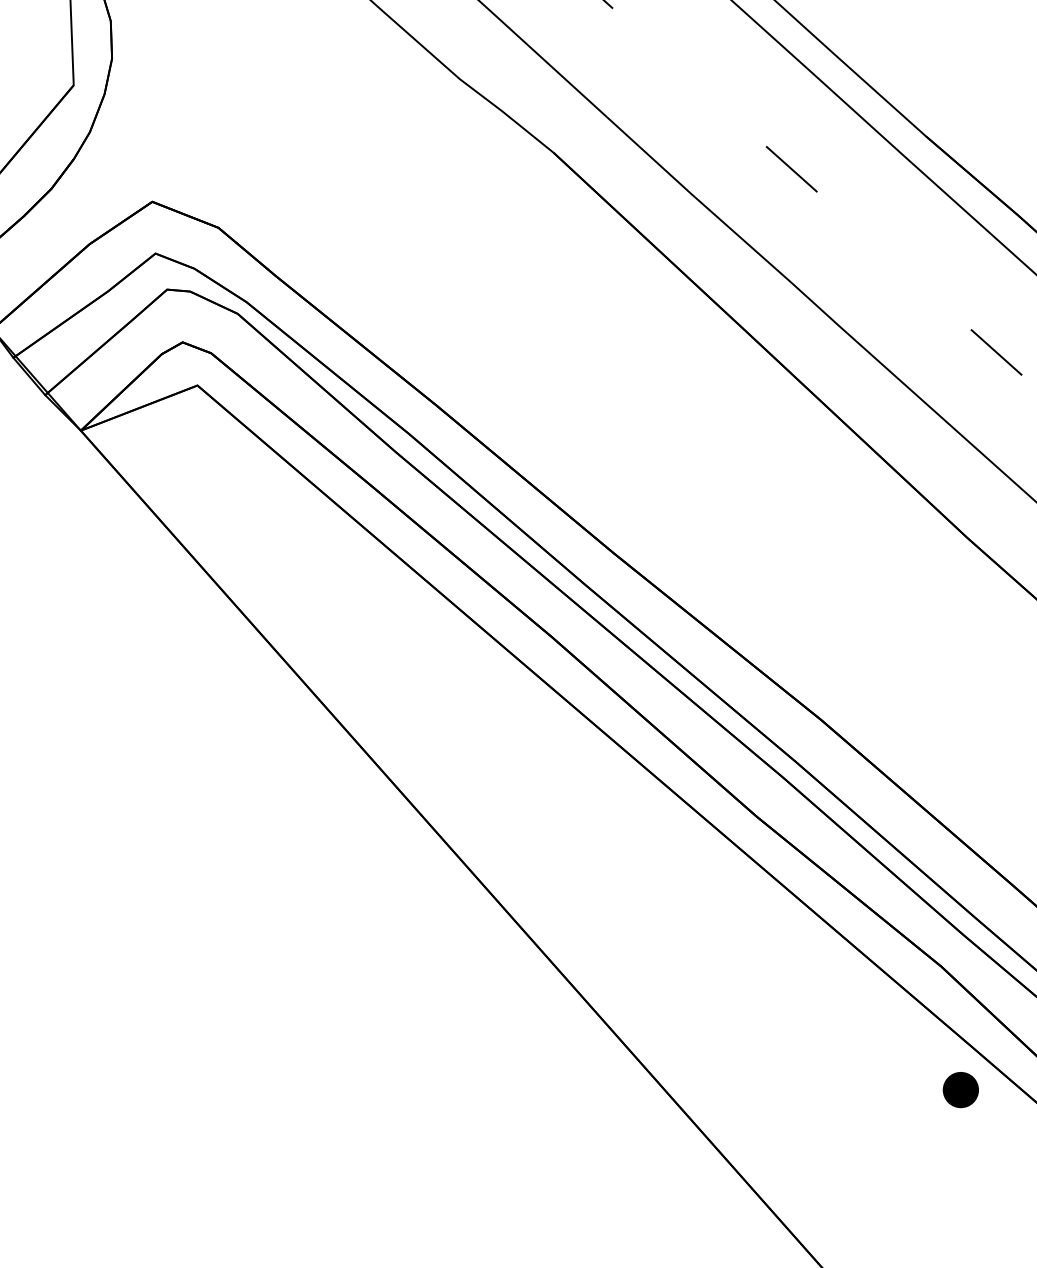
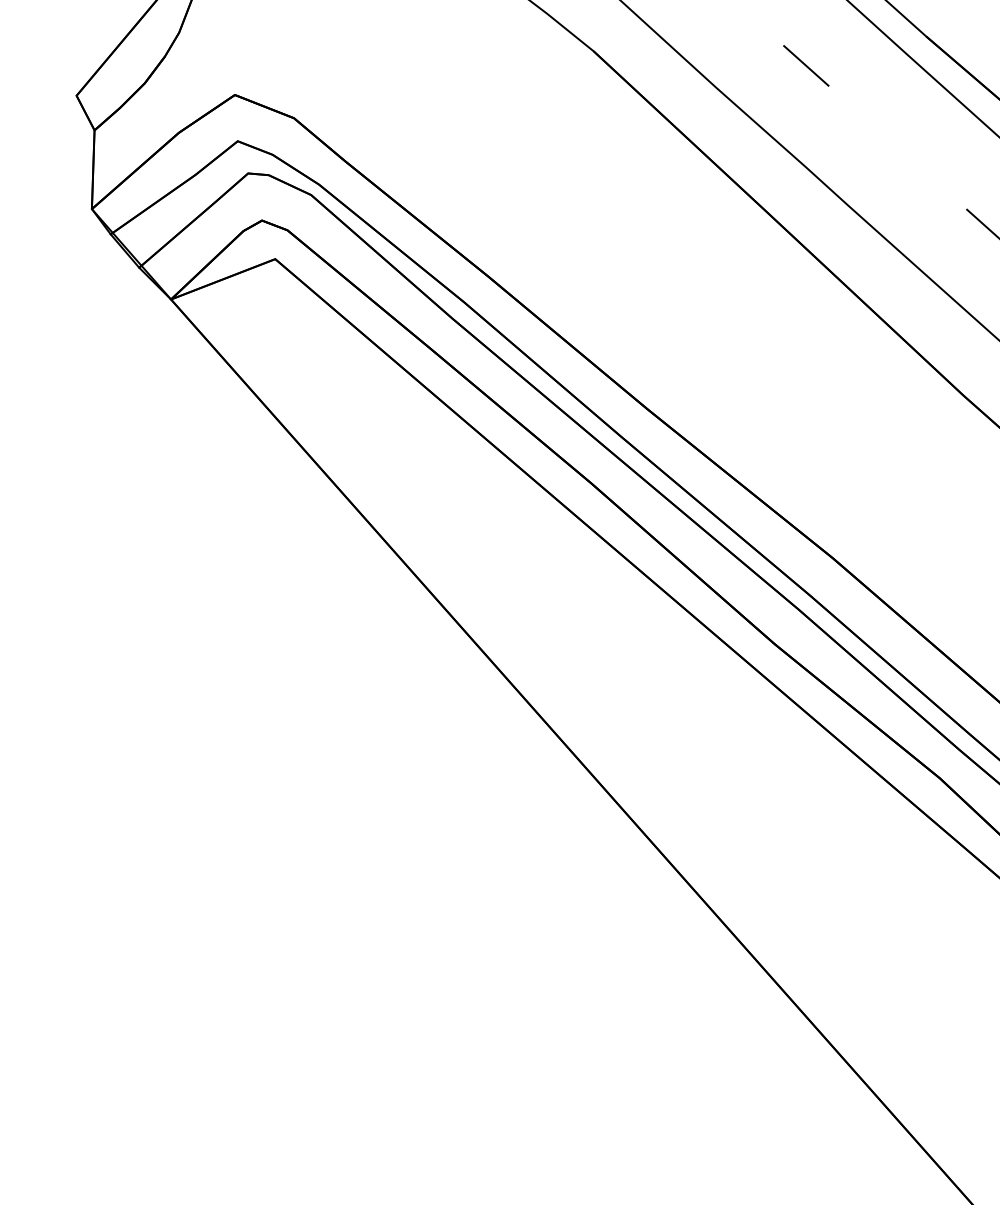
part: (960, 1089) -> (957, 888), removed

